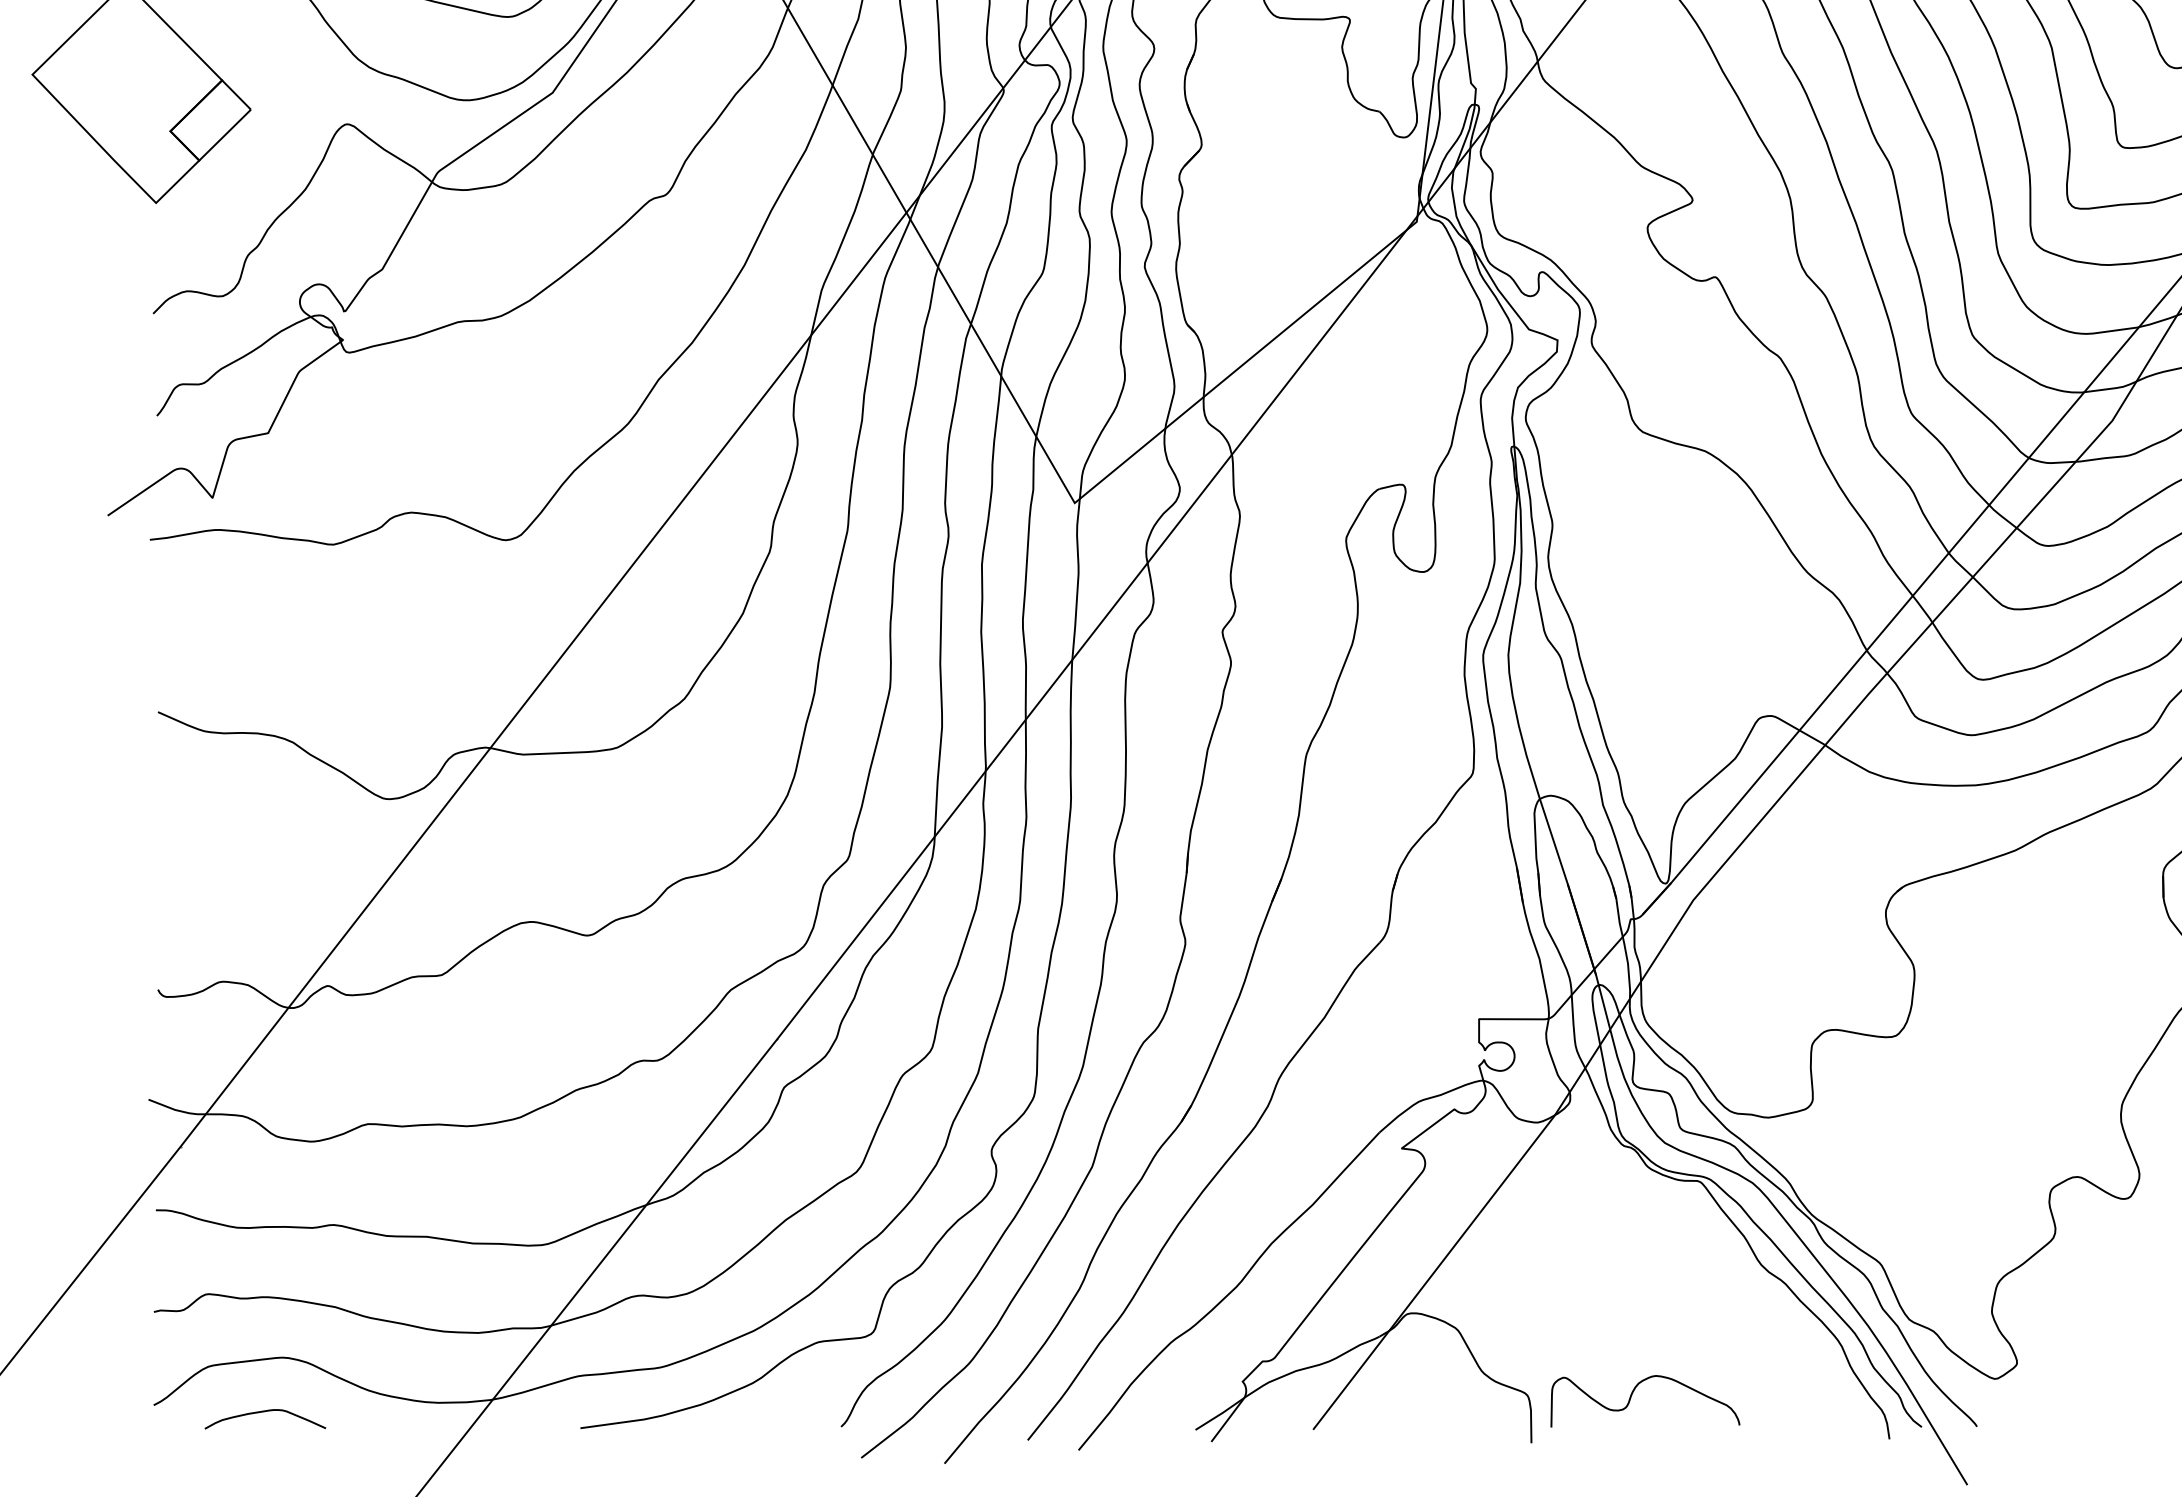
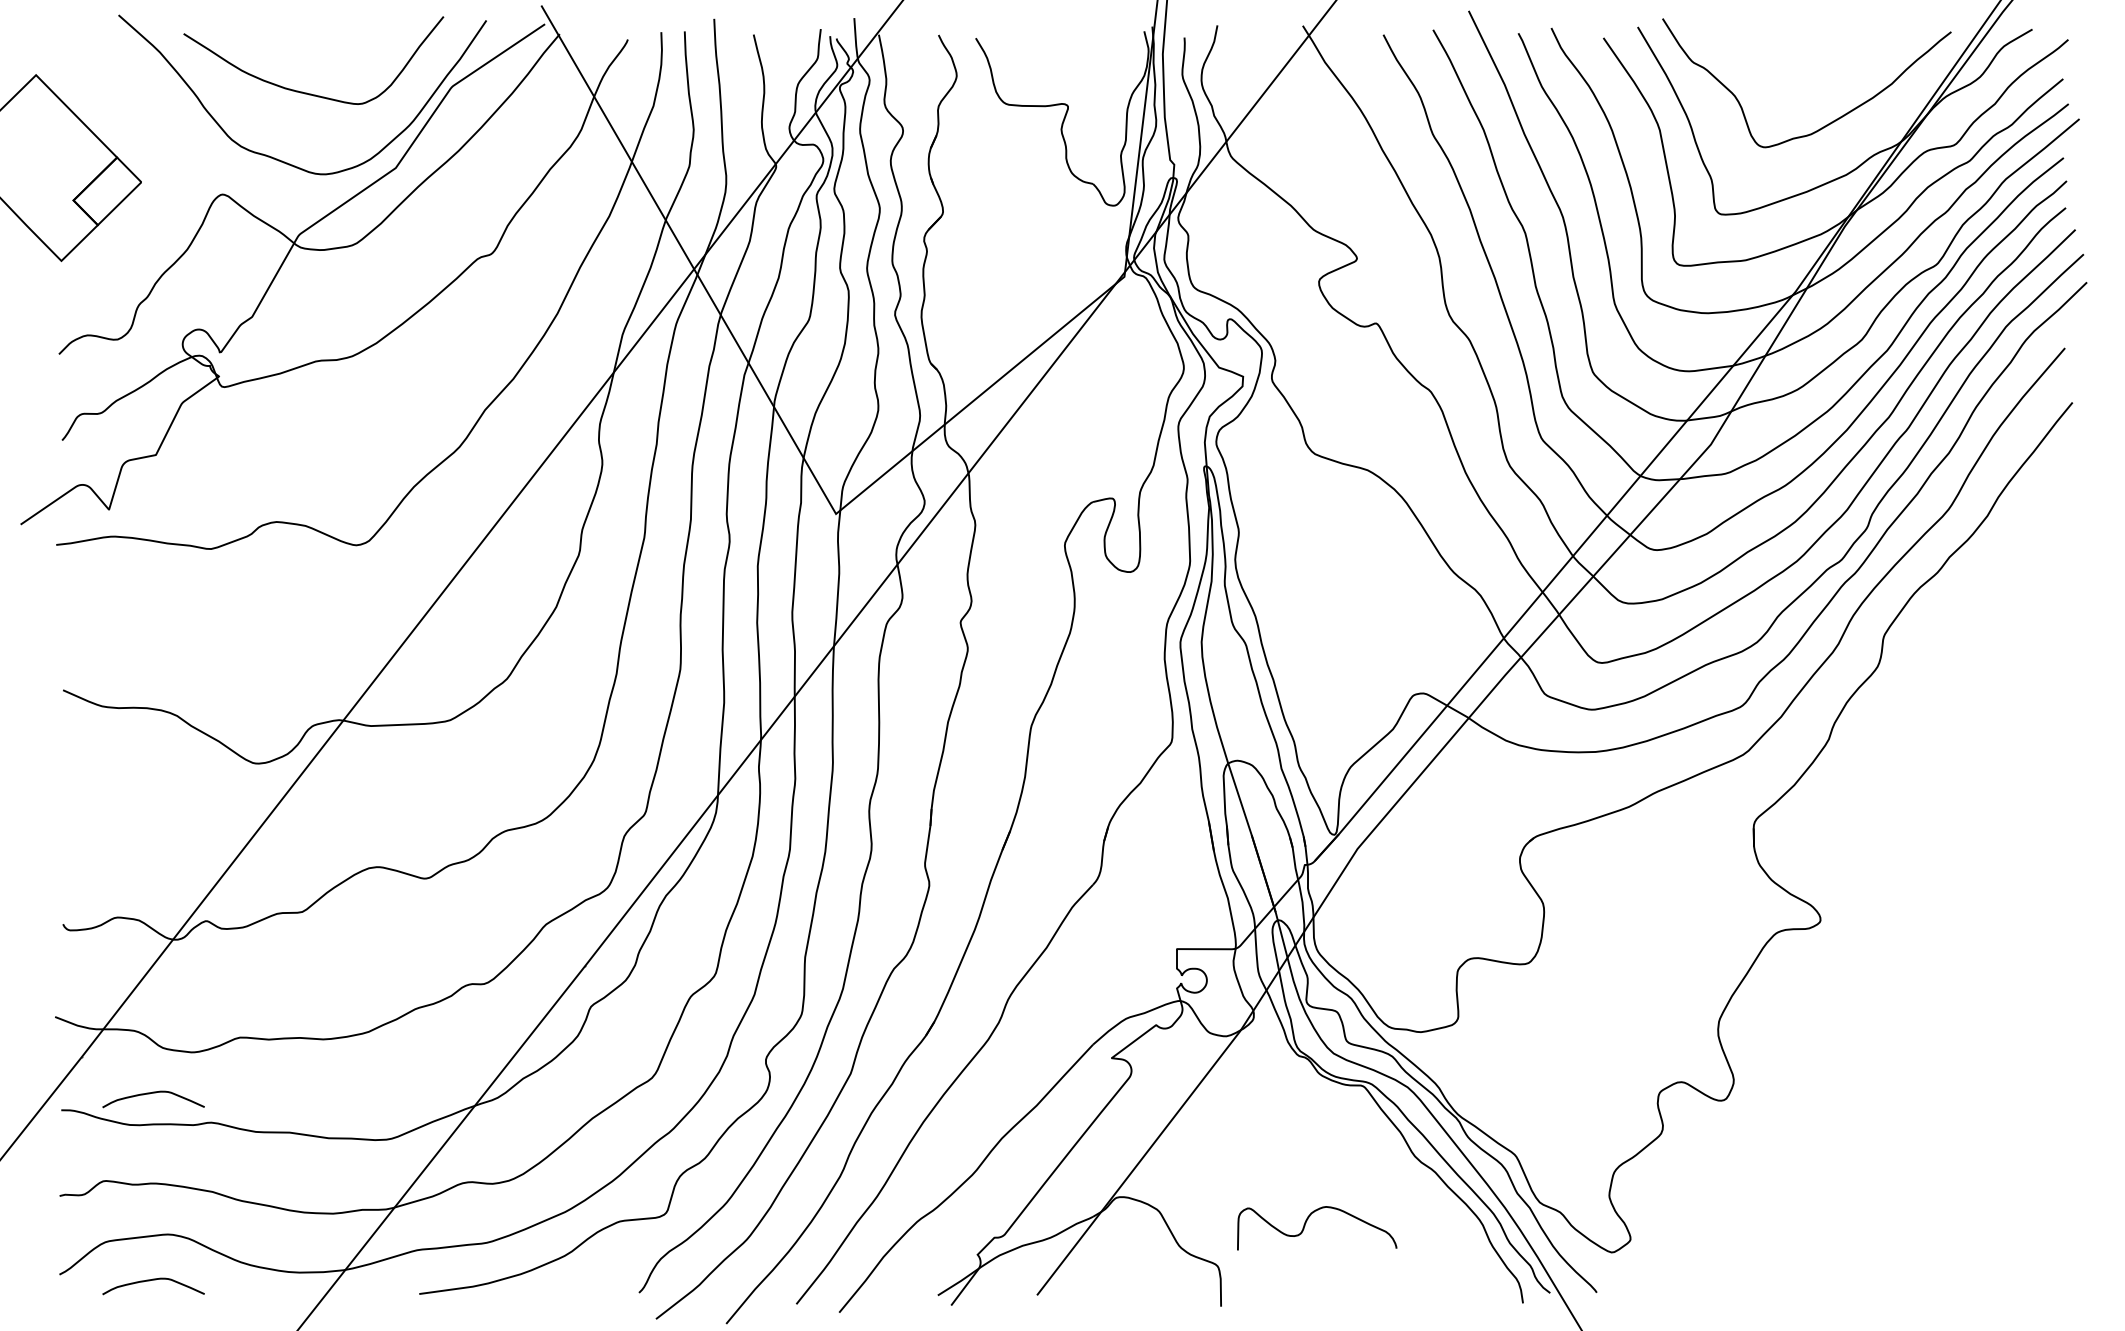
curve: (265, 1190) -> (153, 1093), added
curve: (1632, 1395) -> (1306, 1223), moved

